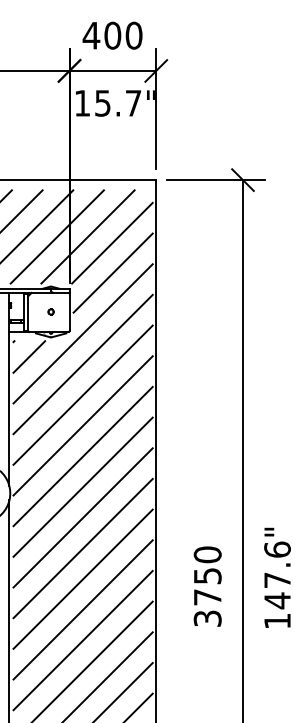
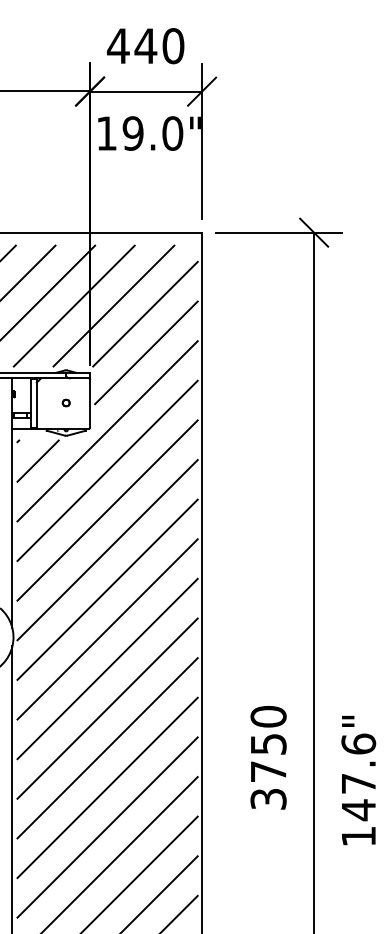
text: (112, 35) -> (145, 46), 400 -> 440
text: (117, 103) -> (152, 133), 15.7" -> 19.0"
text: (277, 577) -> (358, 780), moved

